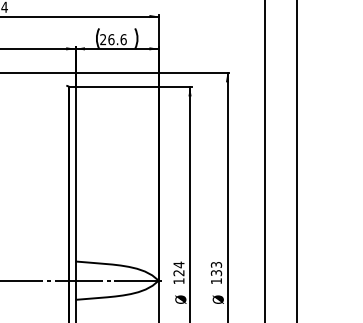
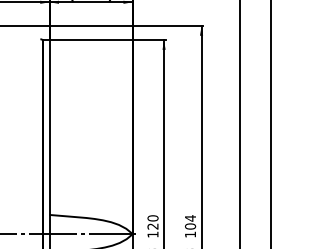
text: (178, 264) -> (152, 217), 124 -> 120
text: (216, 268) -> (190, 221), 133 -> 104

